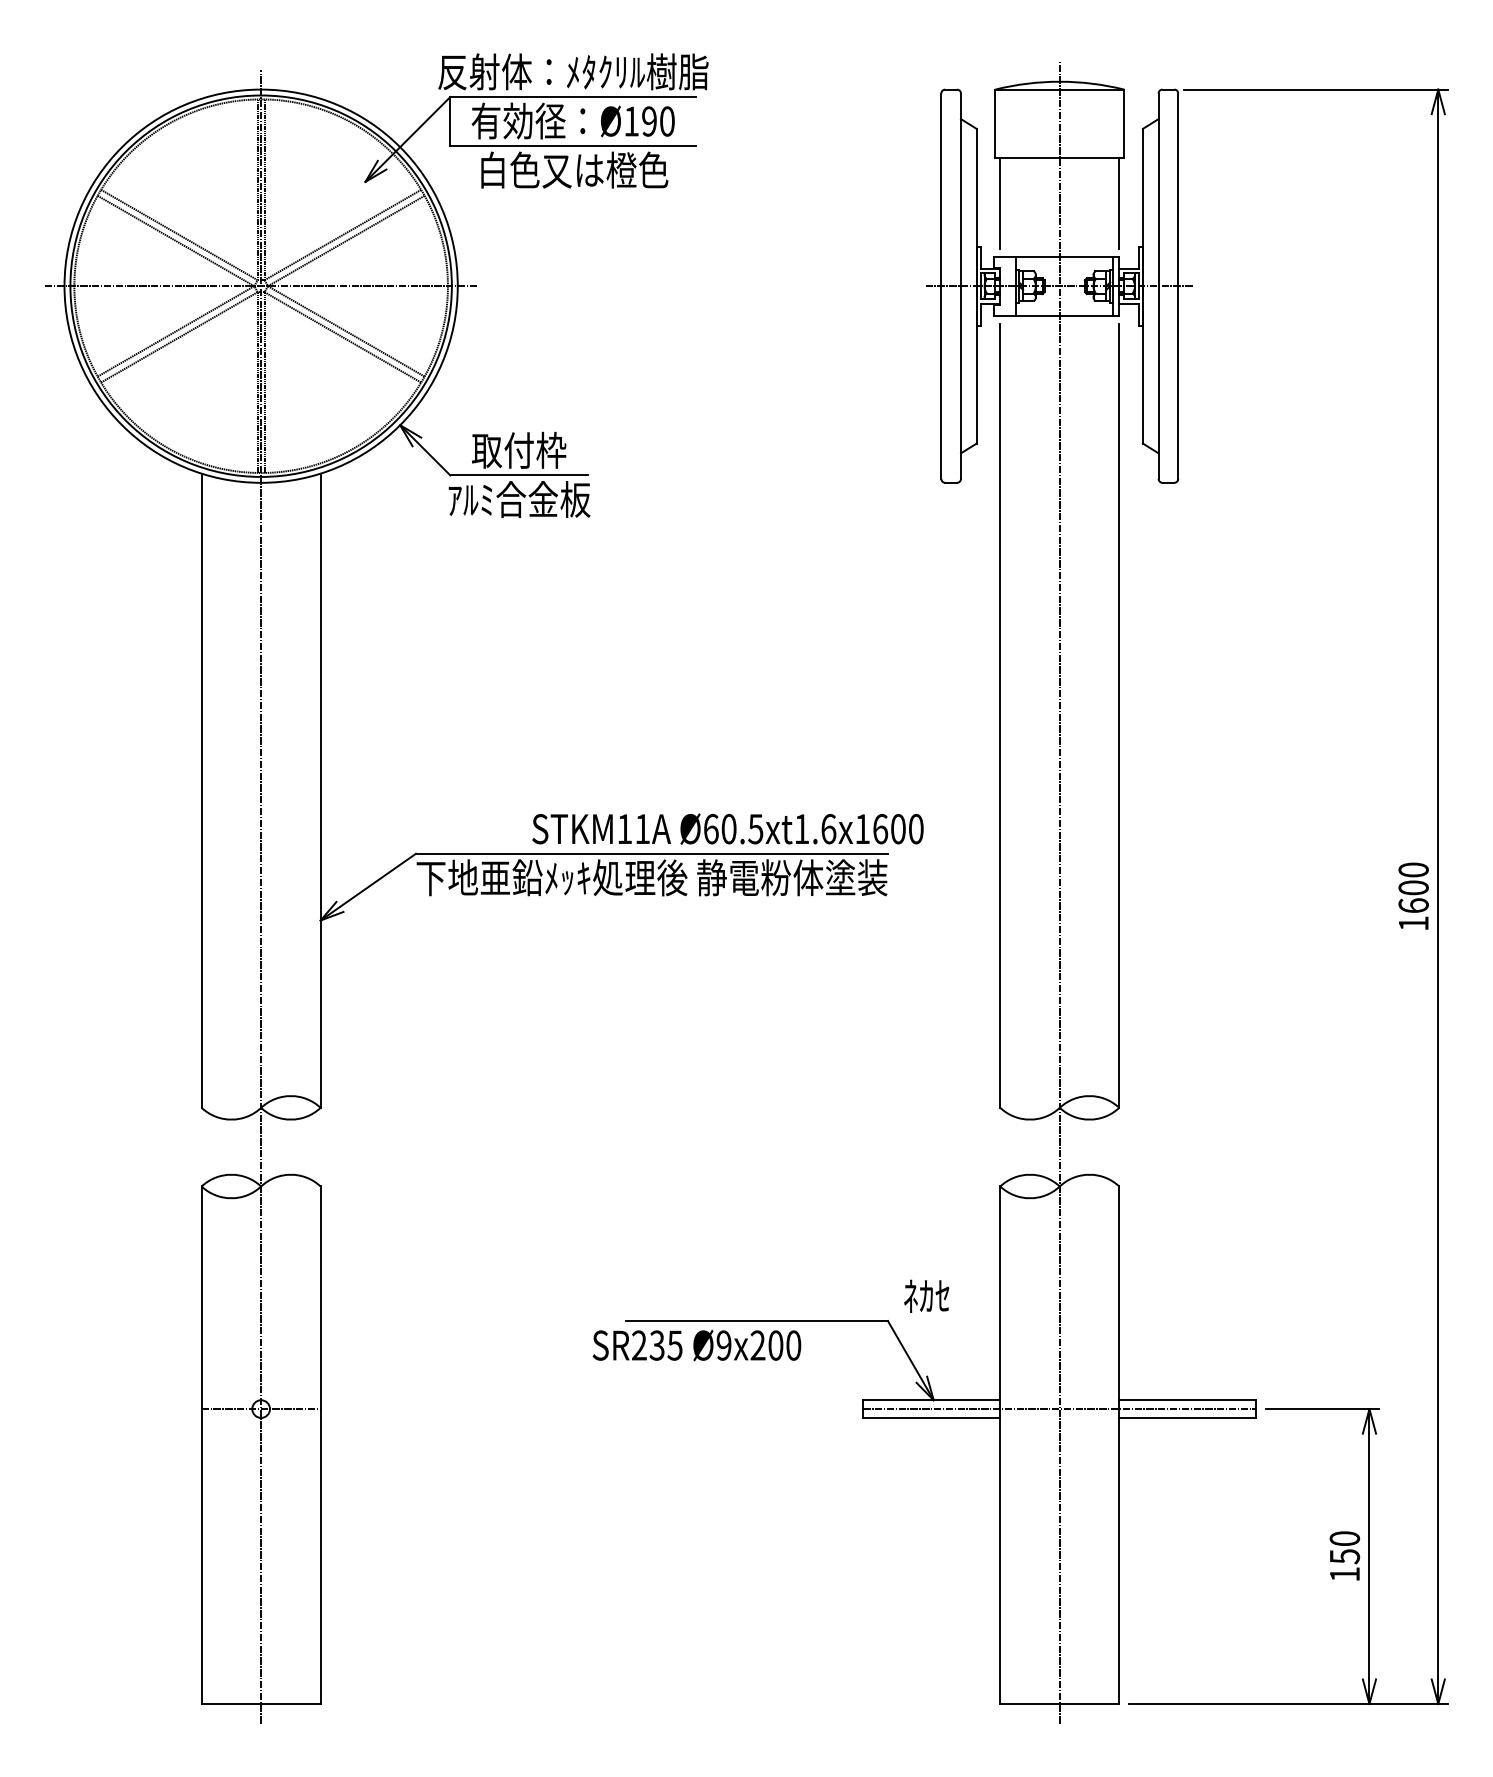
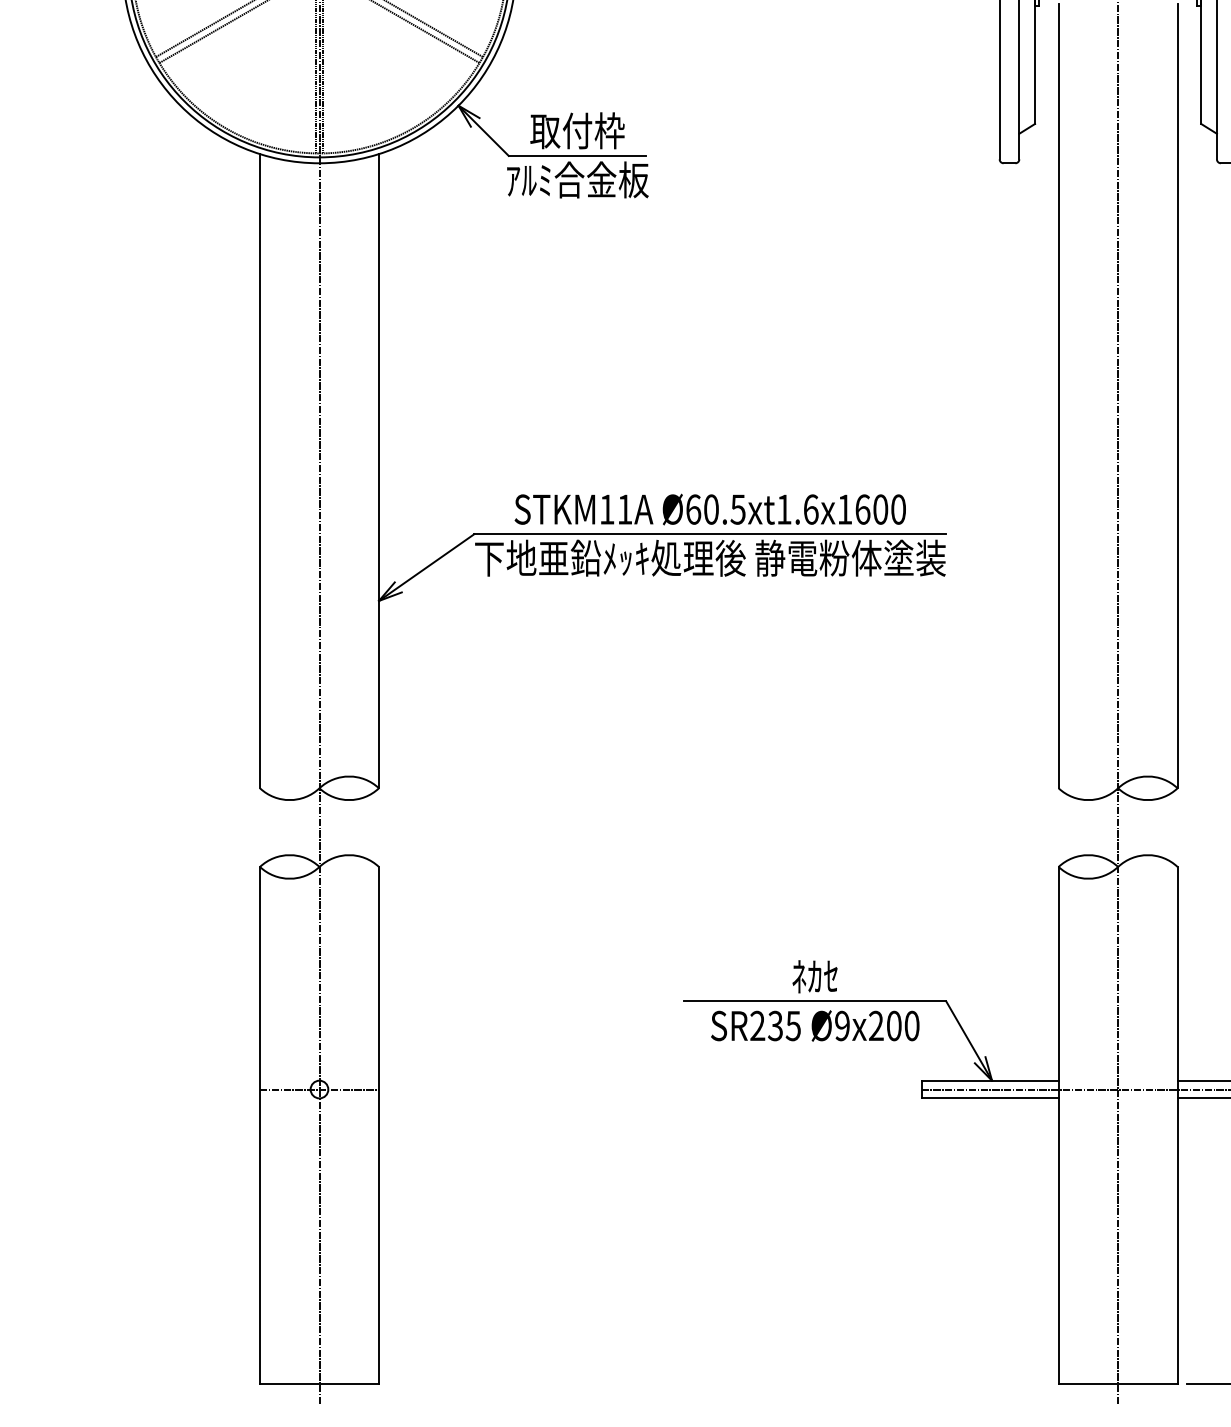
text: (727, 828) -> (709, 508), moved
text: (926, 1295) -> (814, 975), moved
text: (696, 1345) -> (814, 1025), moved

